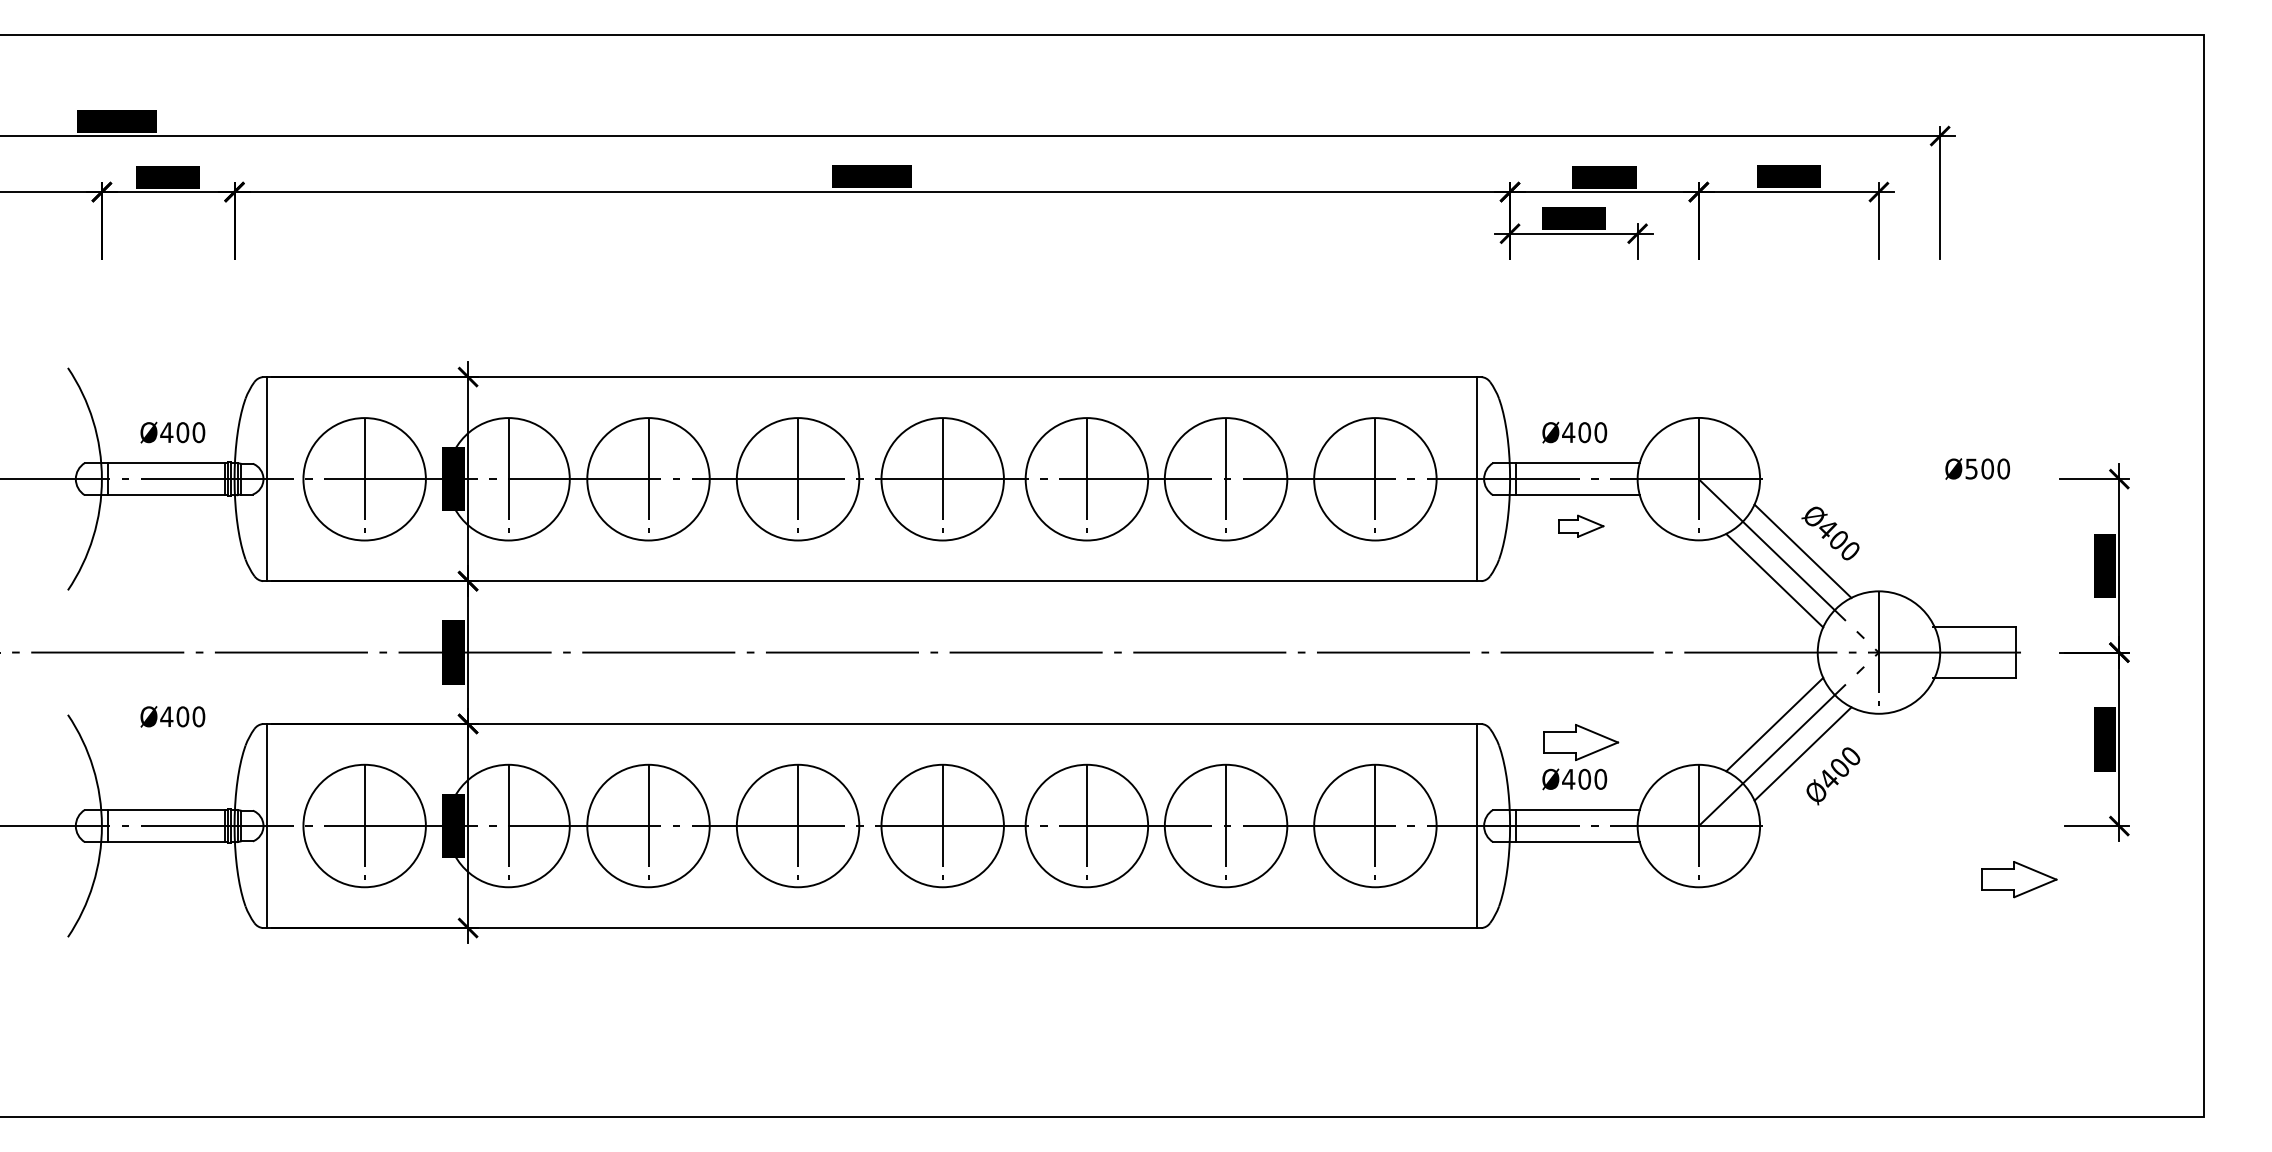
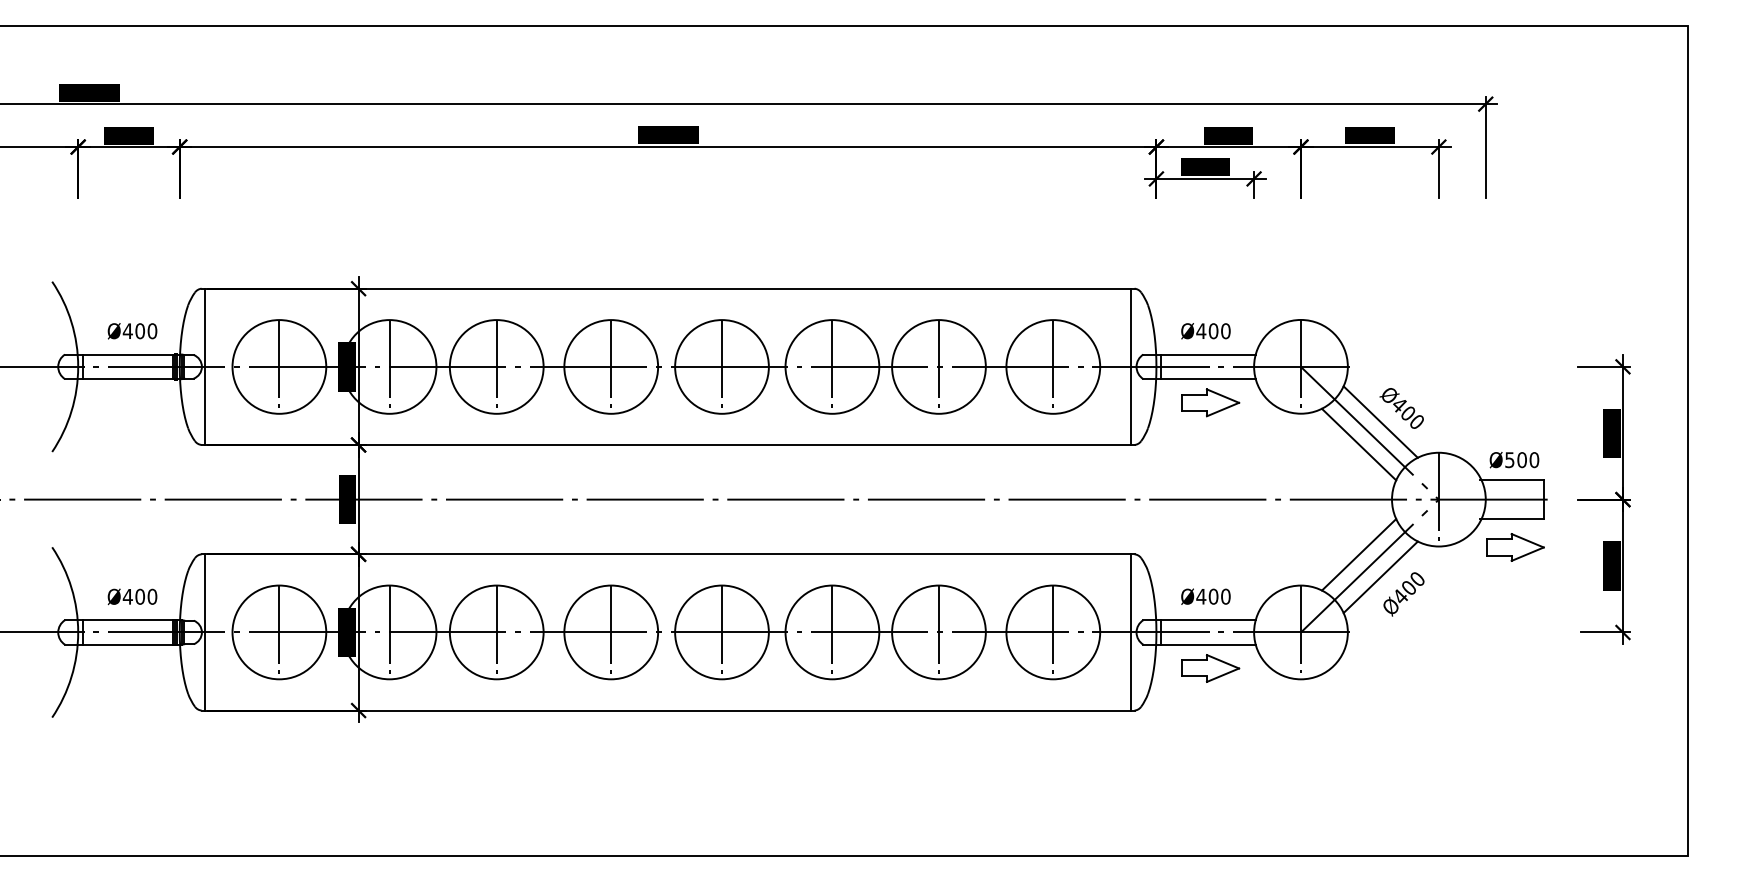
text: (1977, 469) -> (1514, 460), moved
part: (1580, 525) -> (1210, 402), size x1.67
text: (172, 716) -> (132, 596), moved
part: (1580, 742) -> (1210, 668), moved
part: (2019, 879) -> (1515, 547), moved

